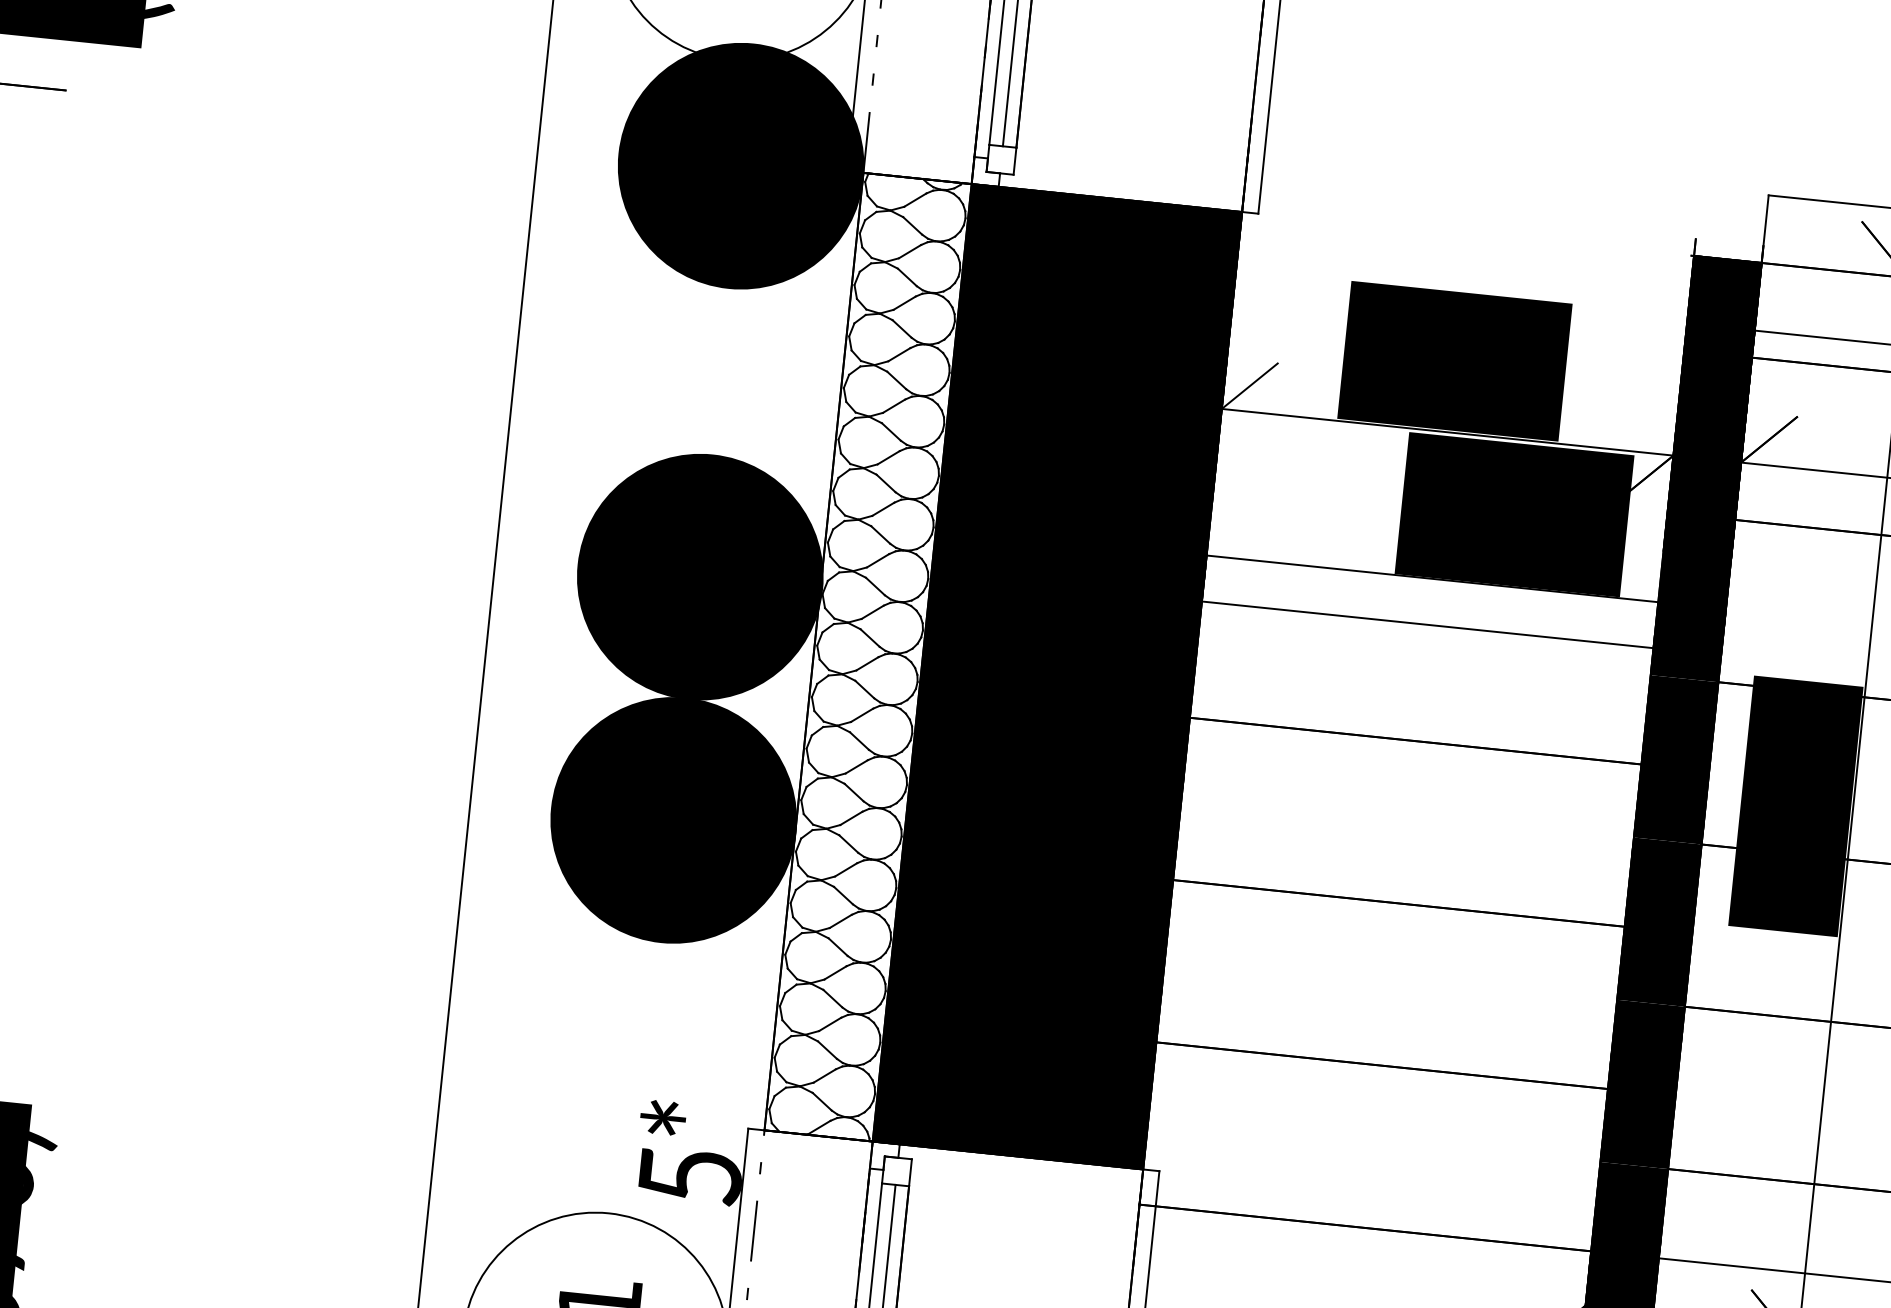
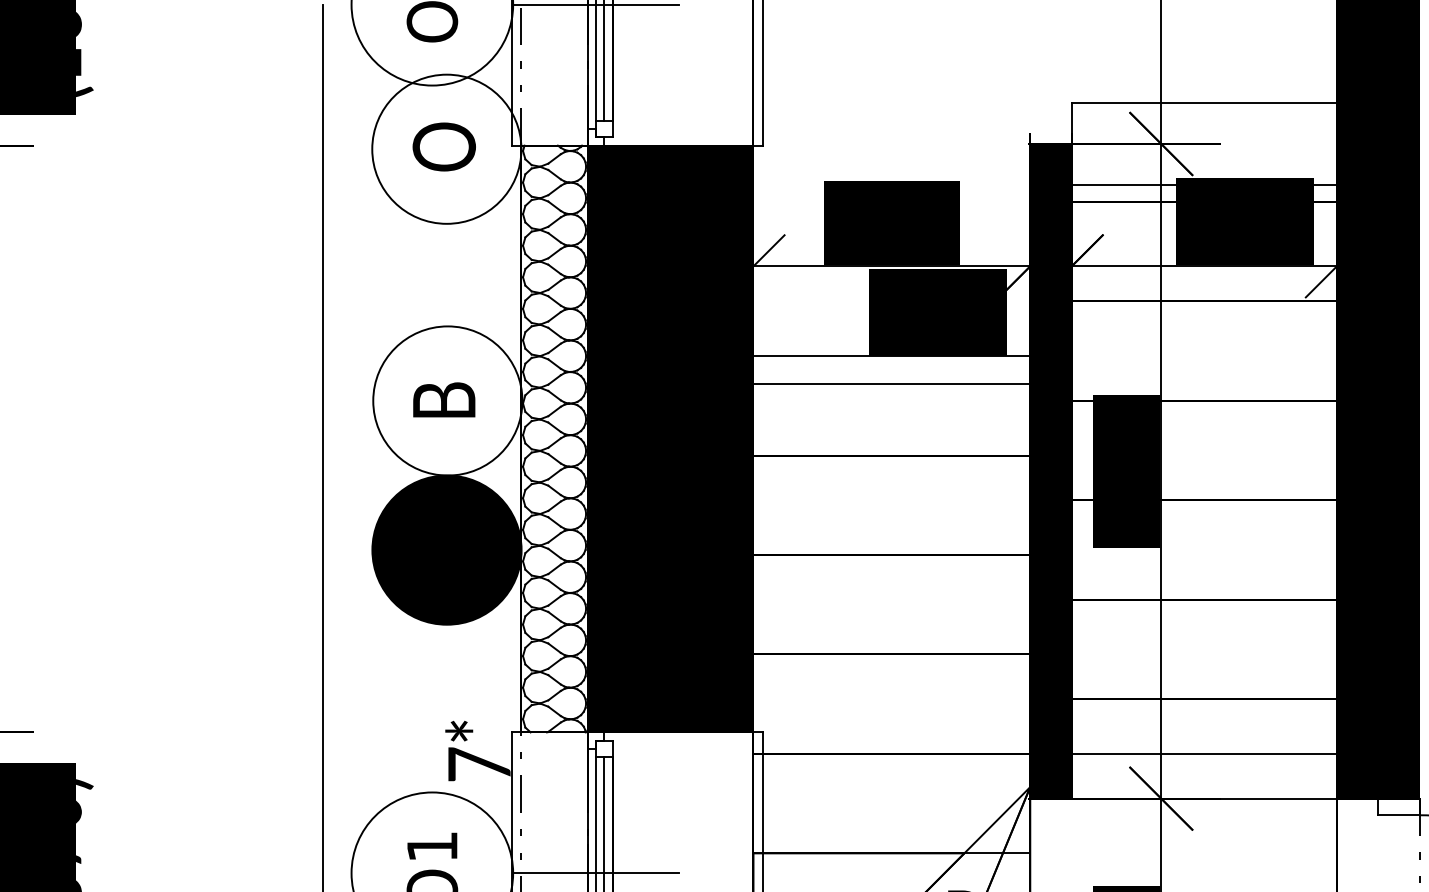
fill: (740, 164) -> (446, 148), removed
fill: (699, 576) -> (447, 400), removed
text: (690, 1175) -> (479, 764), 5 -> 7

